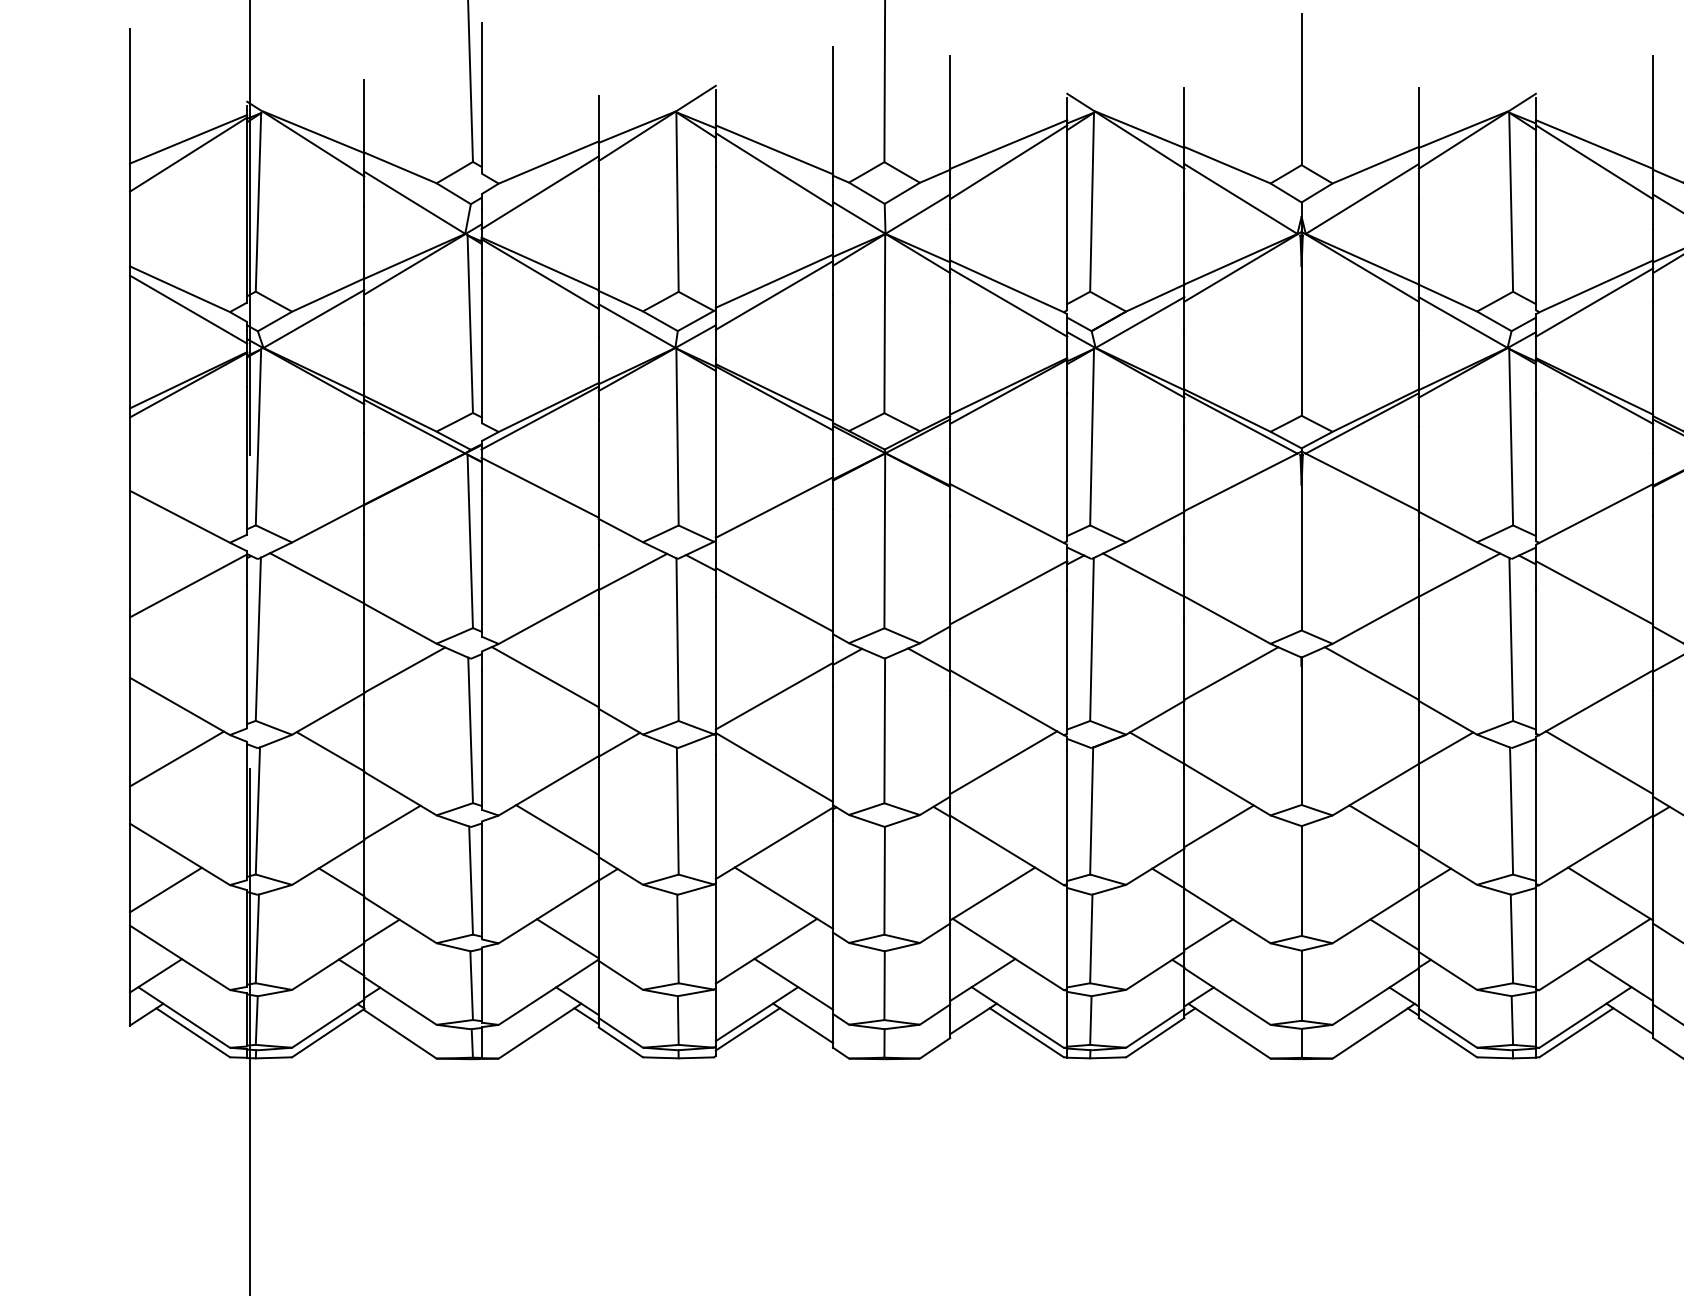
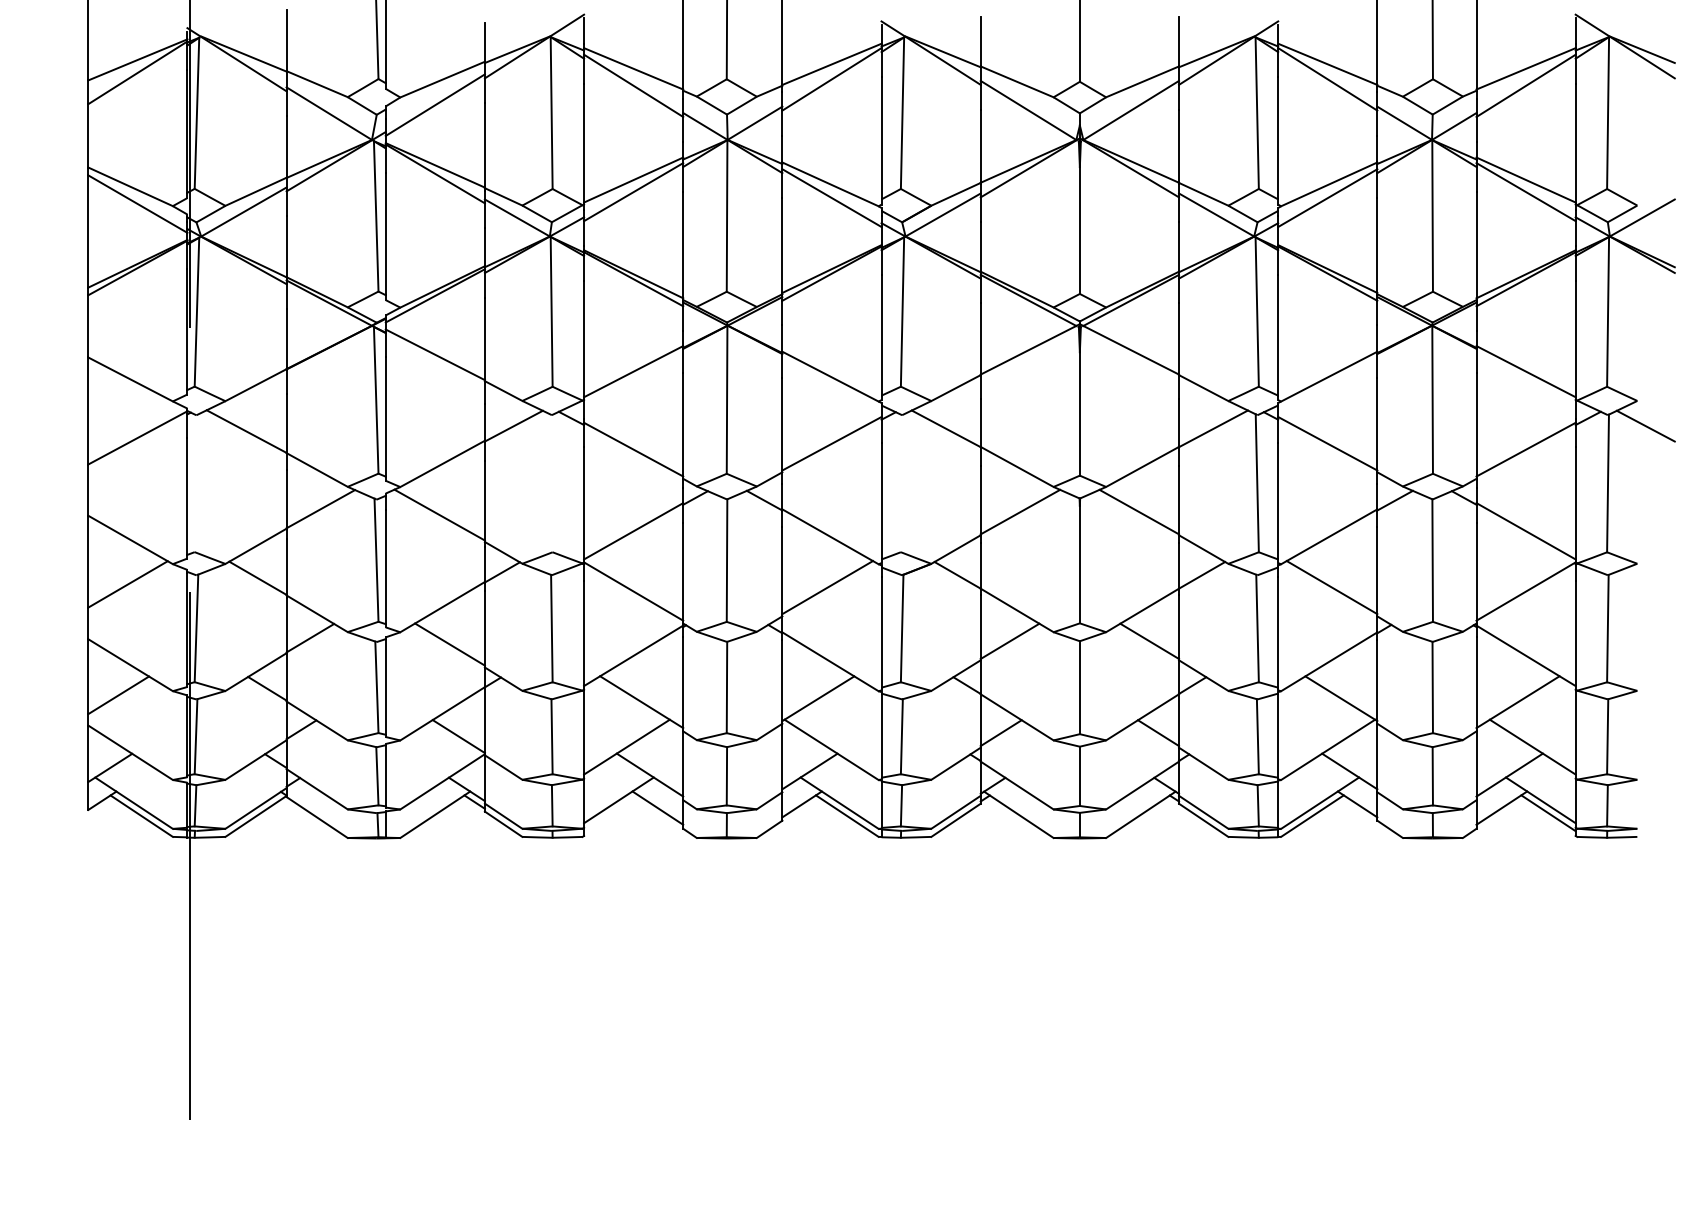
line: (257, 639) -> (196, 483), removed
line: (677, 639) -> (551, 483), removed
line: (1092, 639) -> (902, 483), removed
line: (748, 1029) -> (611, 813), removed

